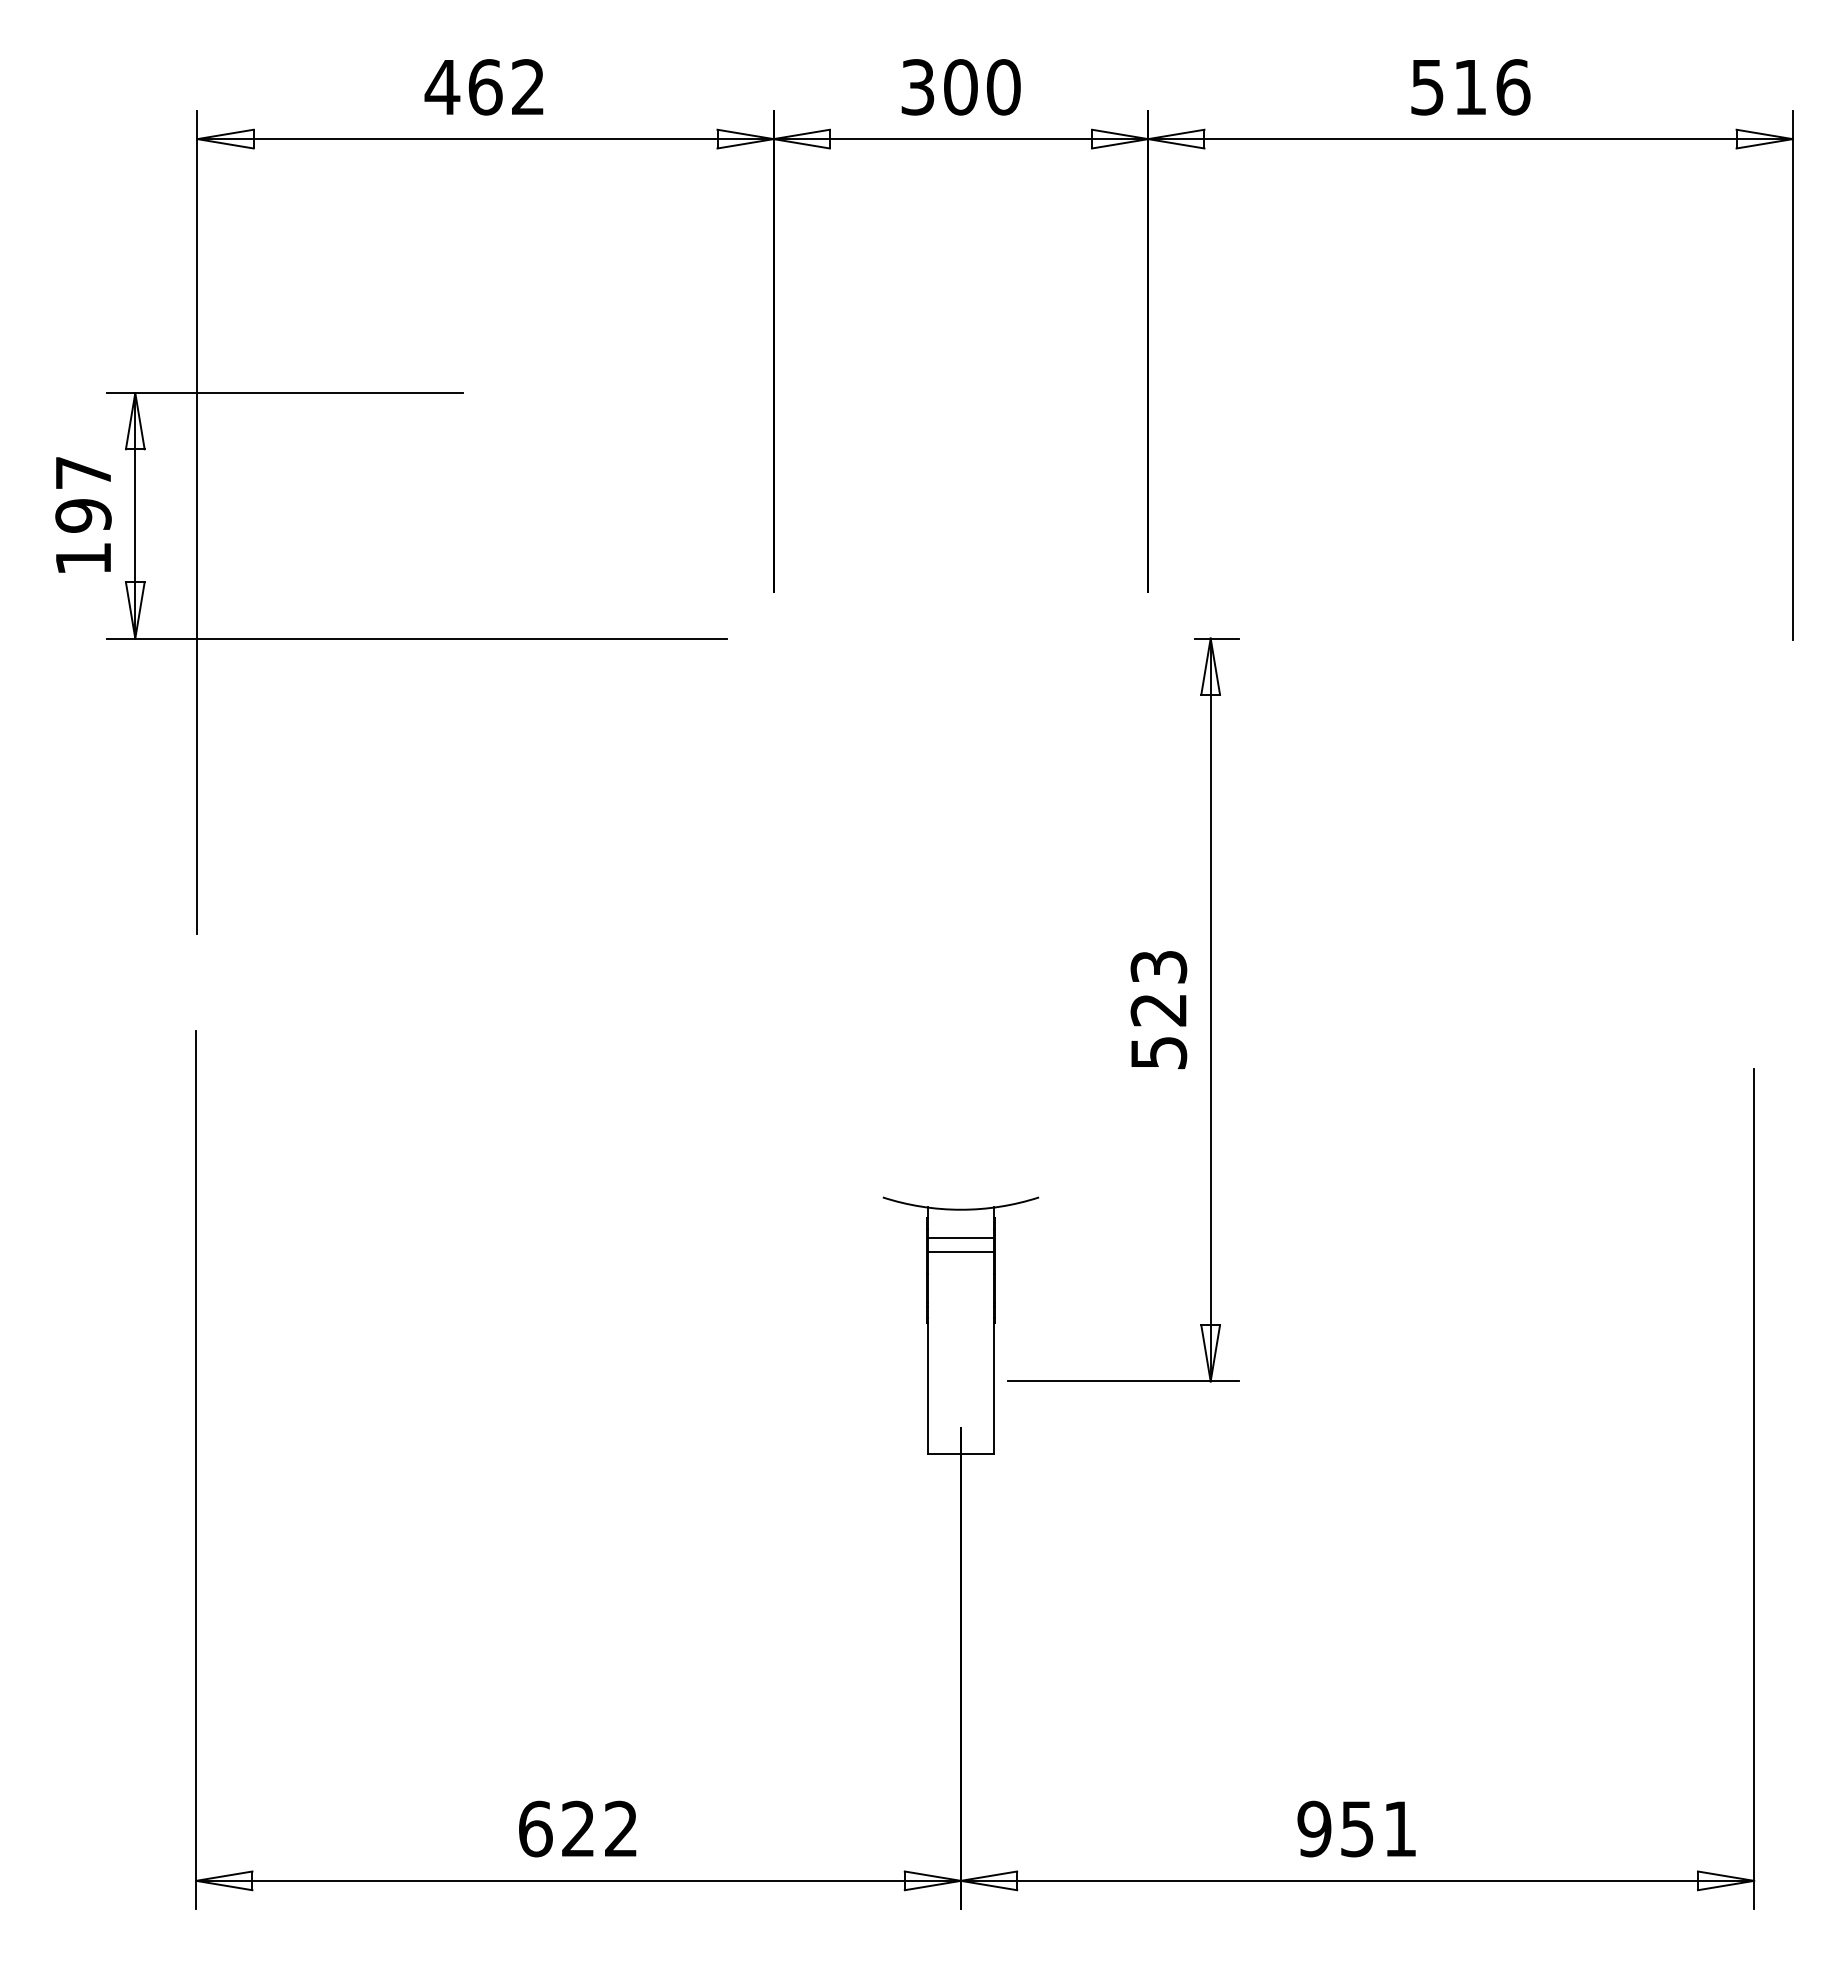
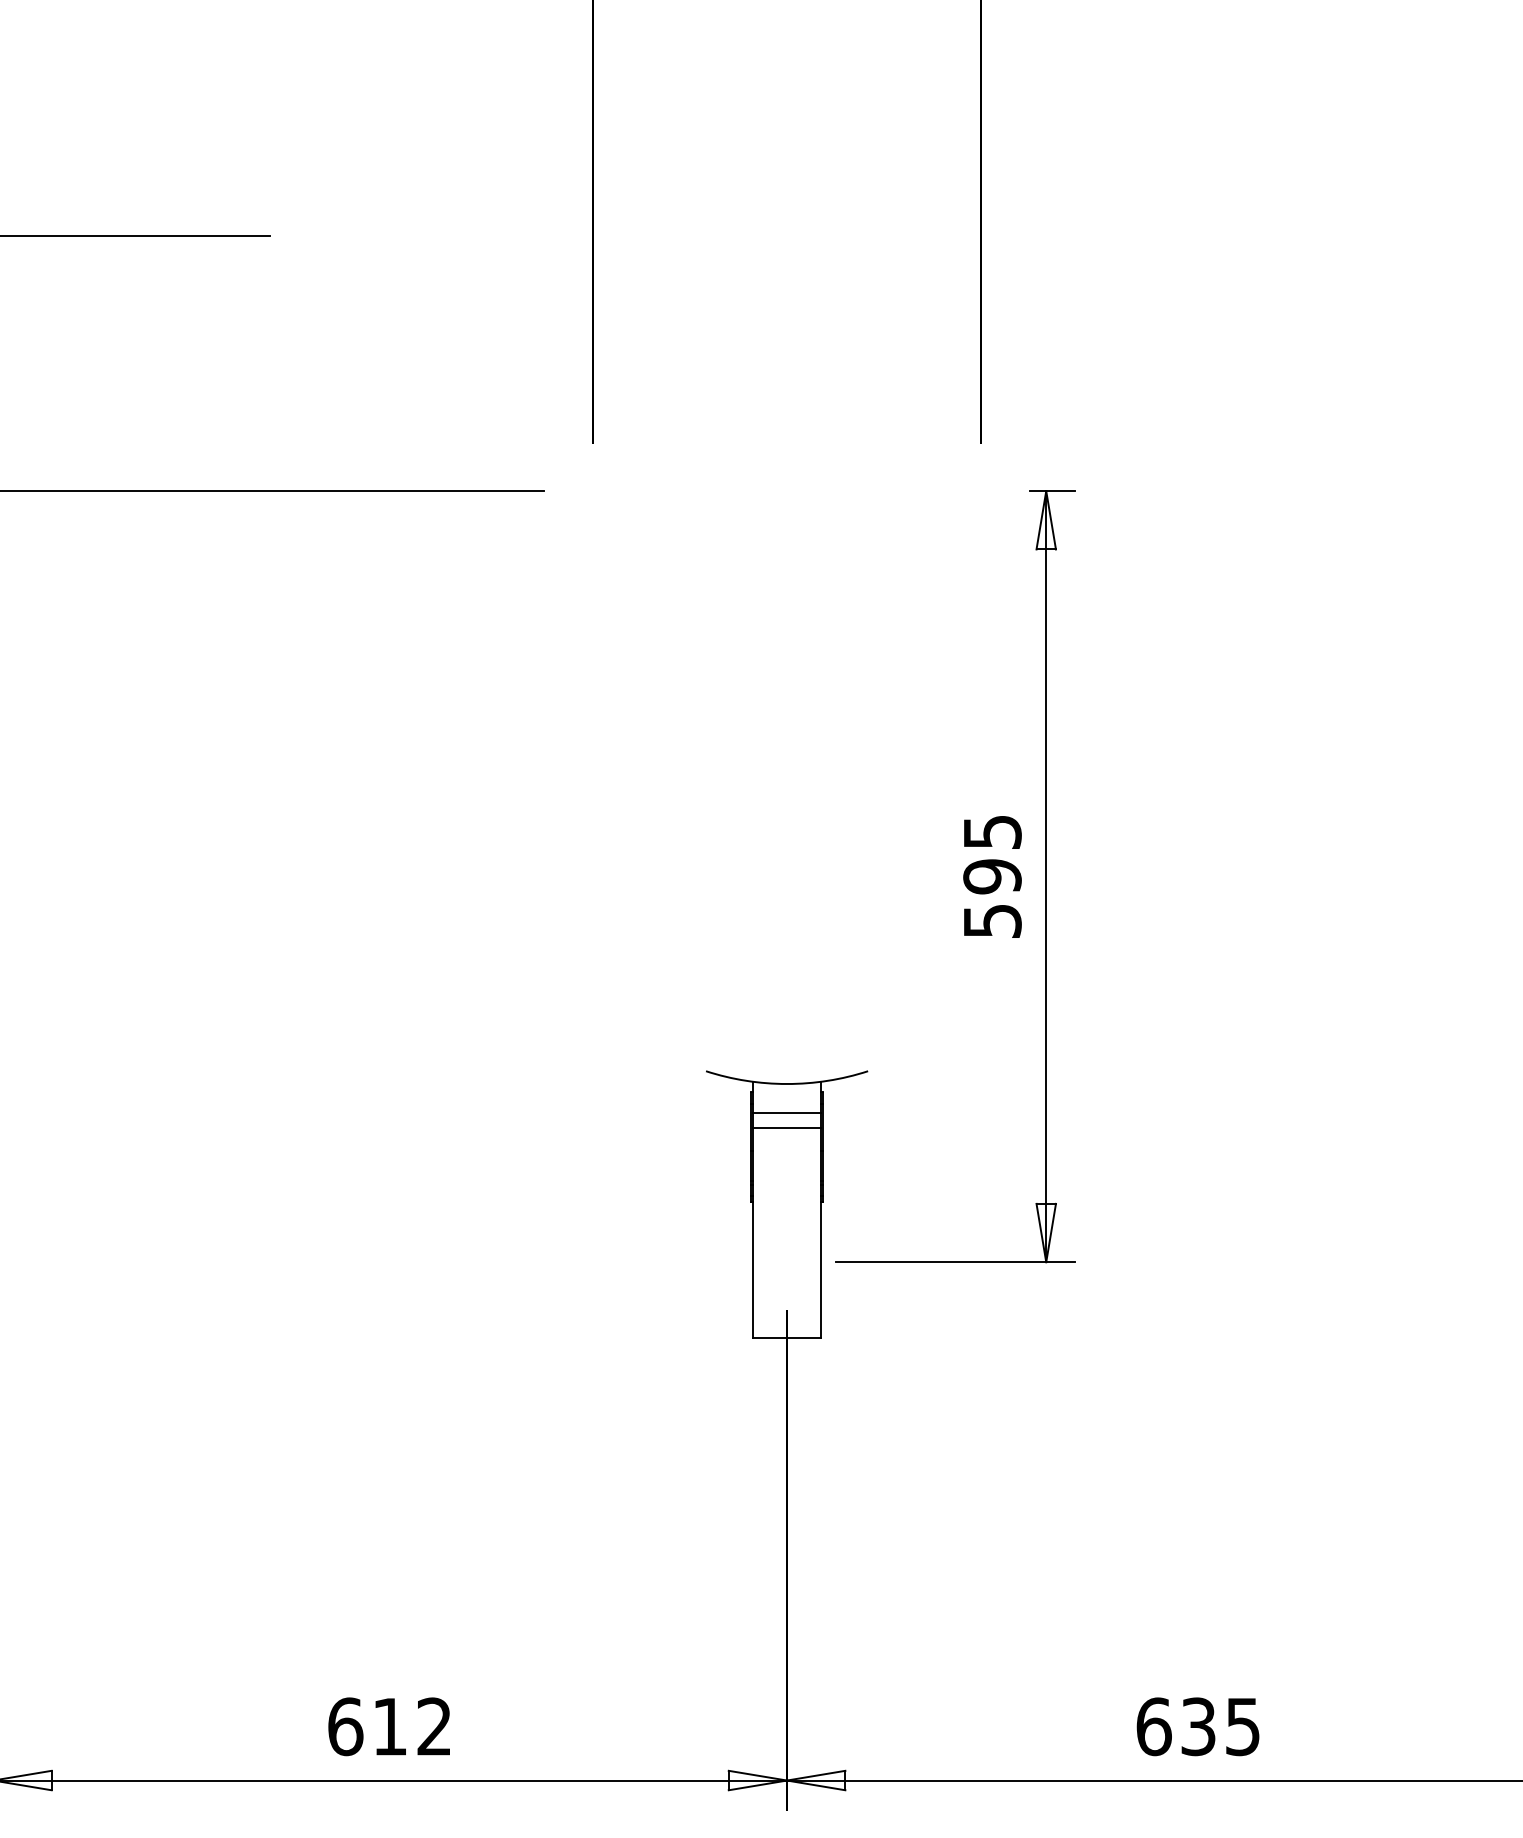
text: (1158, 989) -> (992, 855), 523 -> 595
text: (577, 1828) -> (389, 1726), 622 -> 612
text: (1356, 1828) -> (1197, 1726), 951 -> 635

